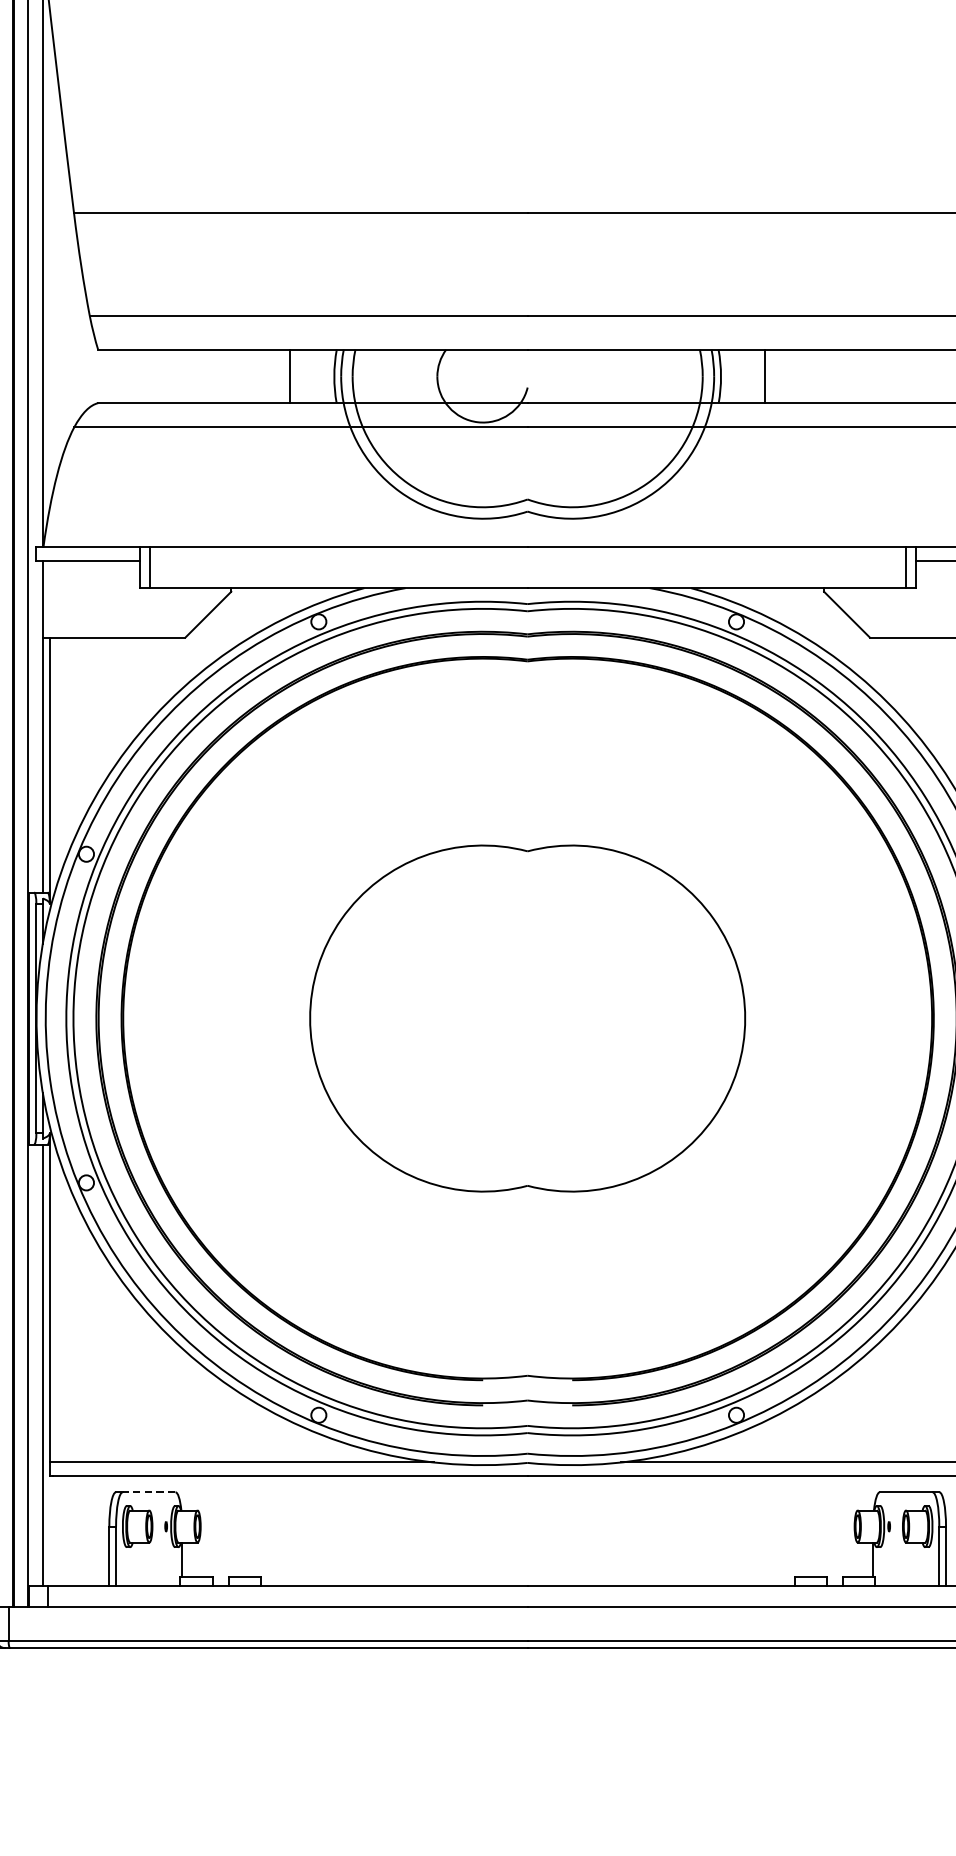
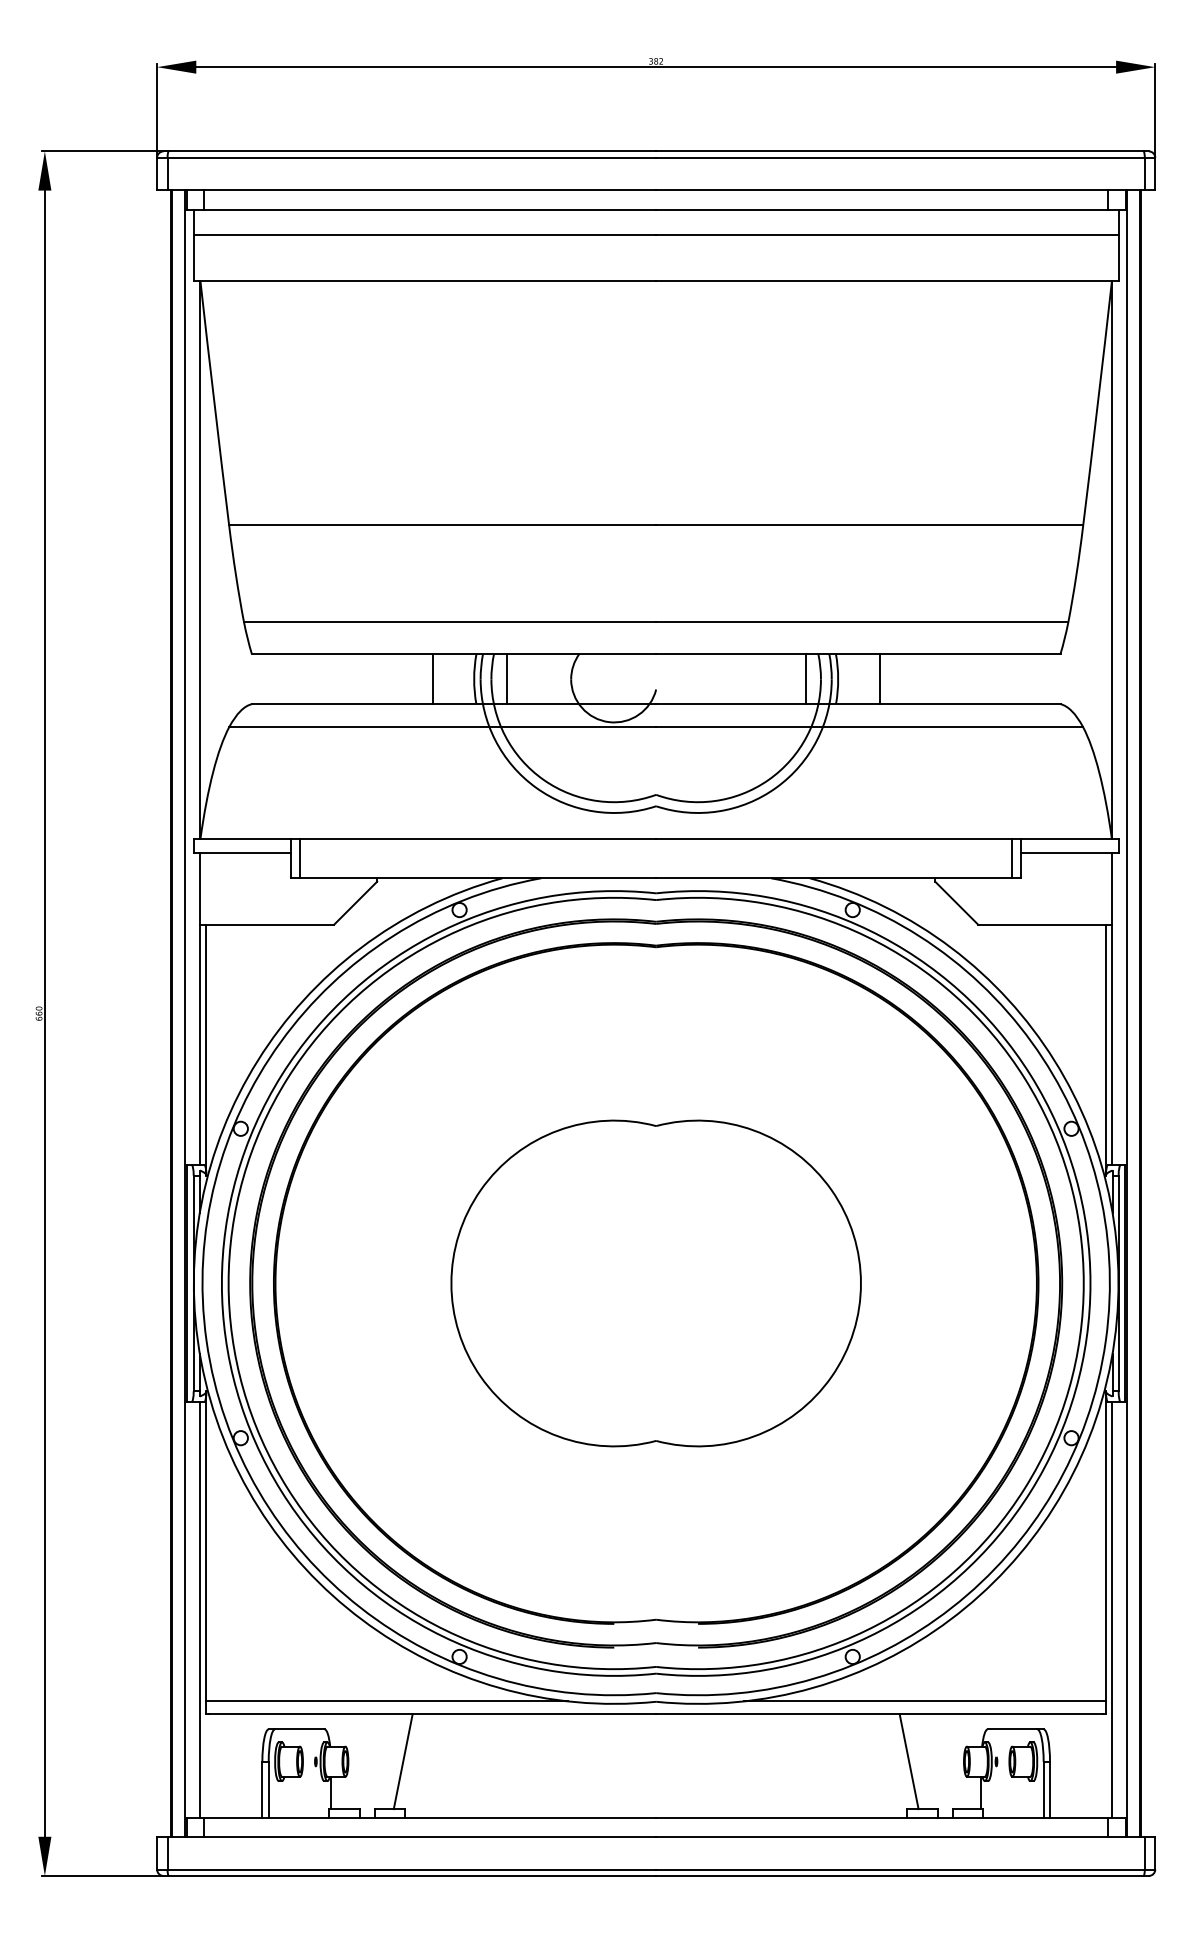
line: (368, 375) -> (506, 678), added
line: (686, 375) -> (805, 678), added
line: (148, 1492) -> (299, 1729), dashed -> solid
line: (258, 1526) -> (402, 1761), added
line: (795, 1526) -> (908, 1761), added

